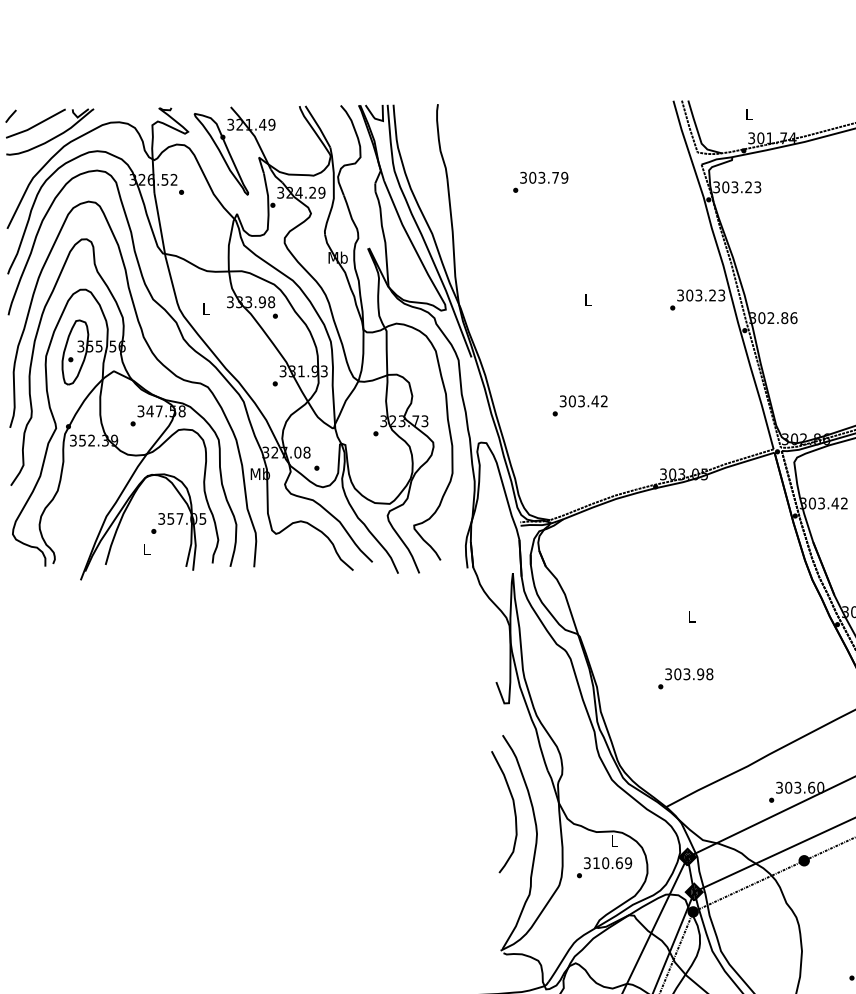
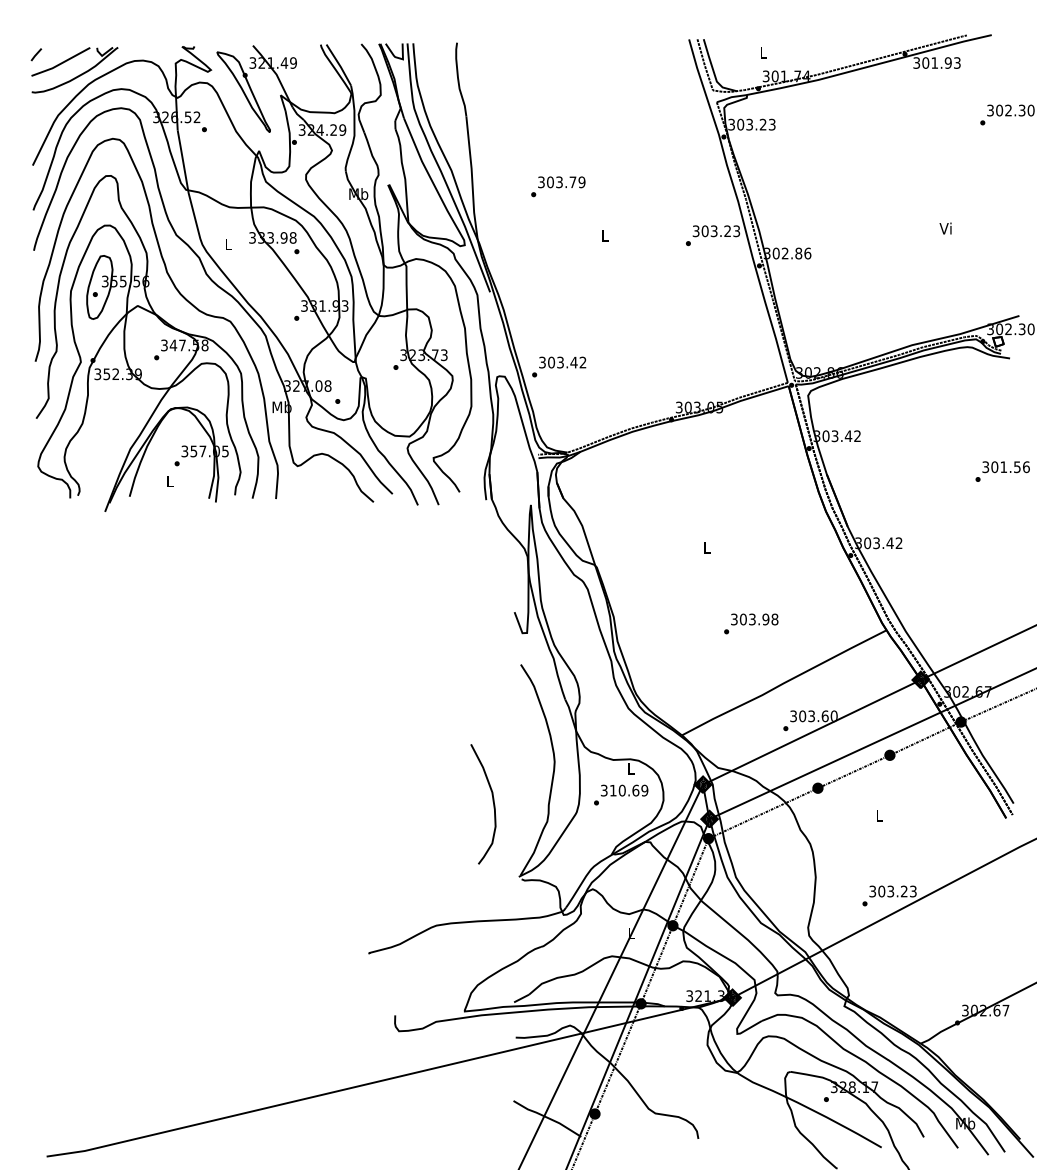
text: (540, 182) -> (558, 186), moved
text: (580, 405) -> (559, 366), moved
text: (686, 678) -> (751, 623), moved
curve: (513, 809) -> (492, 801), moved

